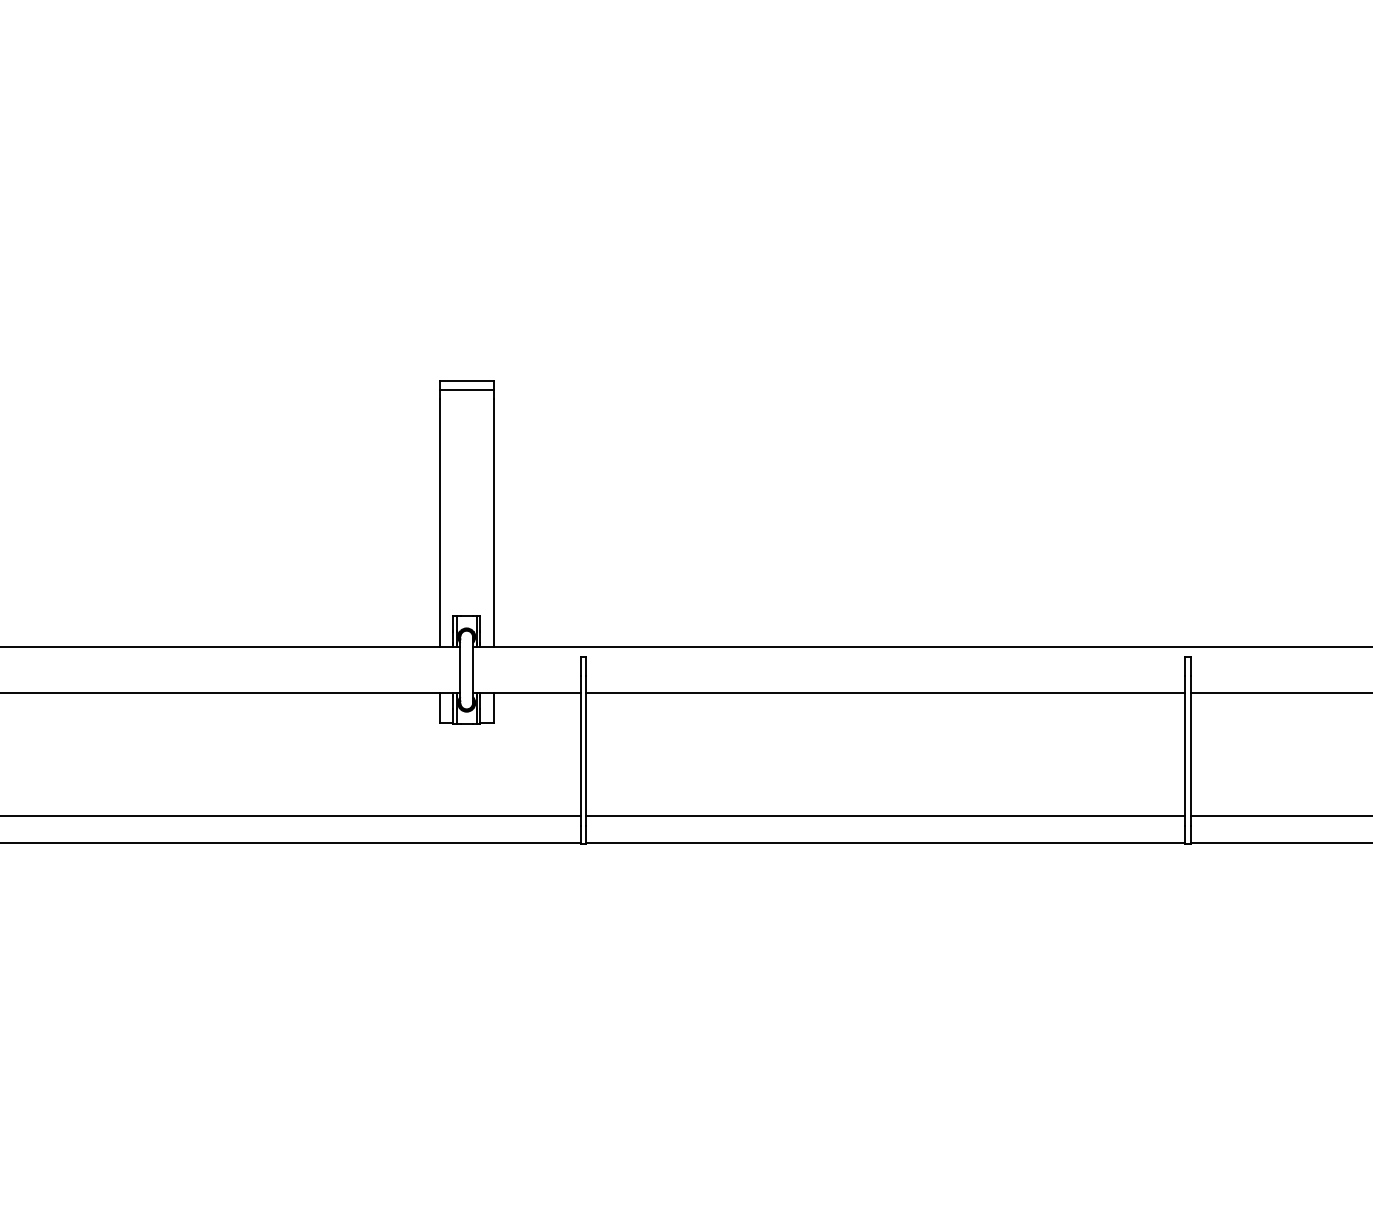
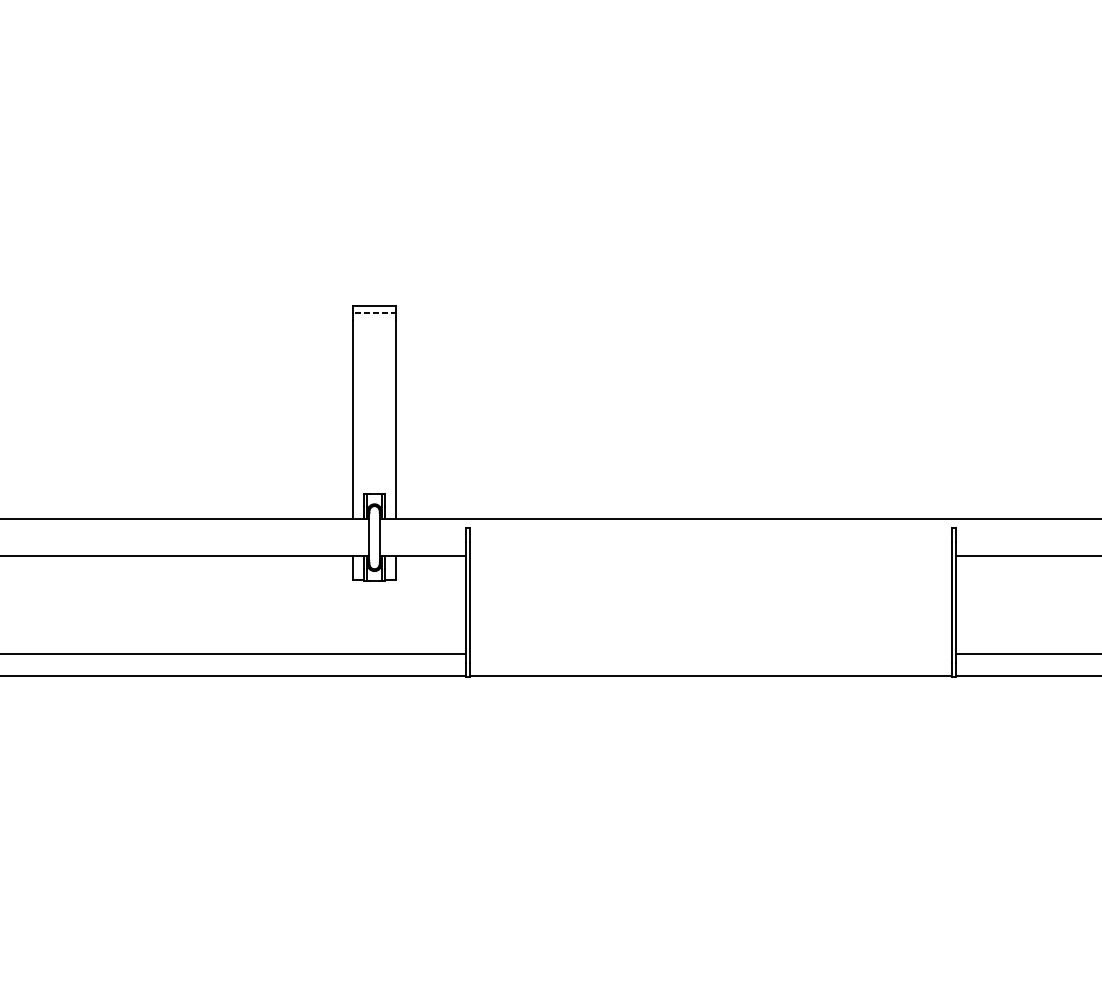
line: (466, 390) -> (374, 313), solid -> dashed
line: (885, 693) -> (710, 556), removed
line: (885, 815) -> (710, 654), removed

